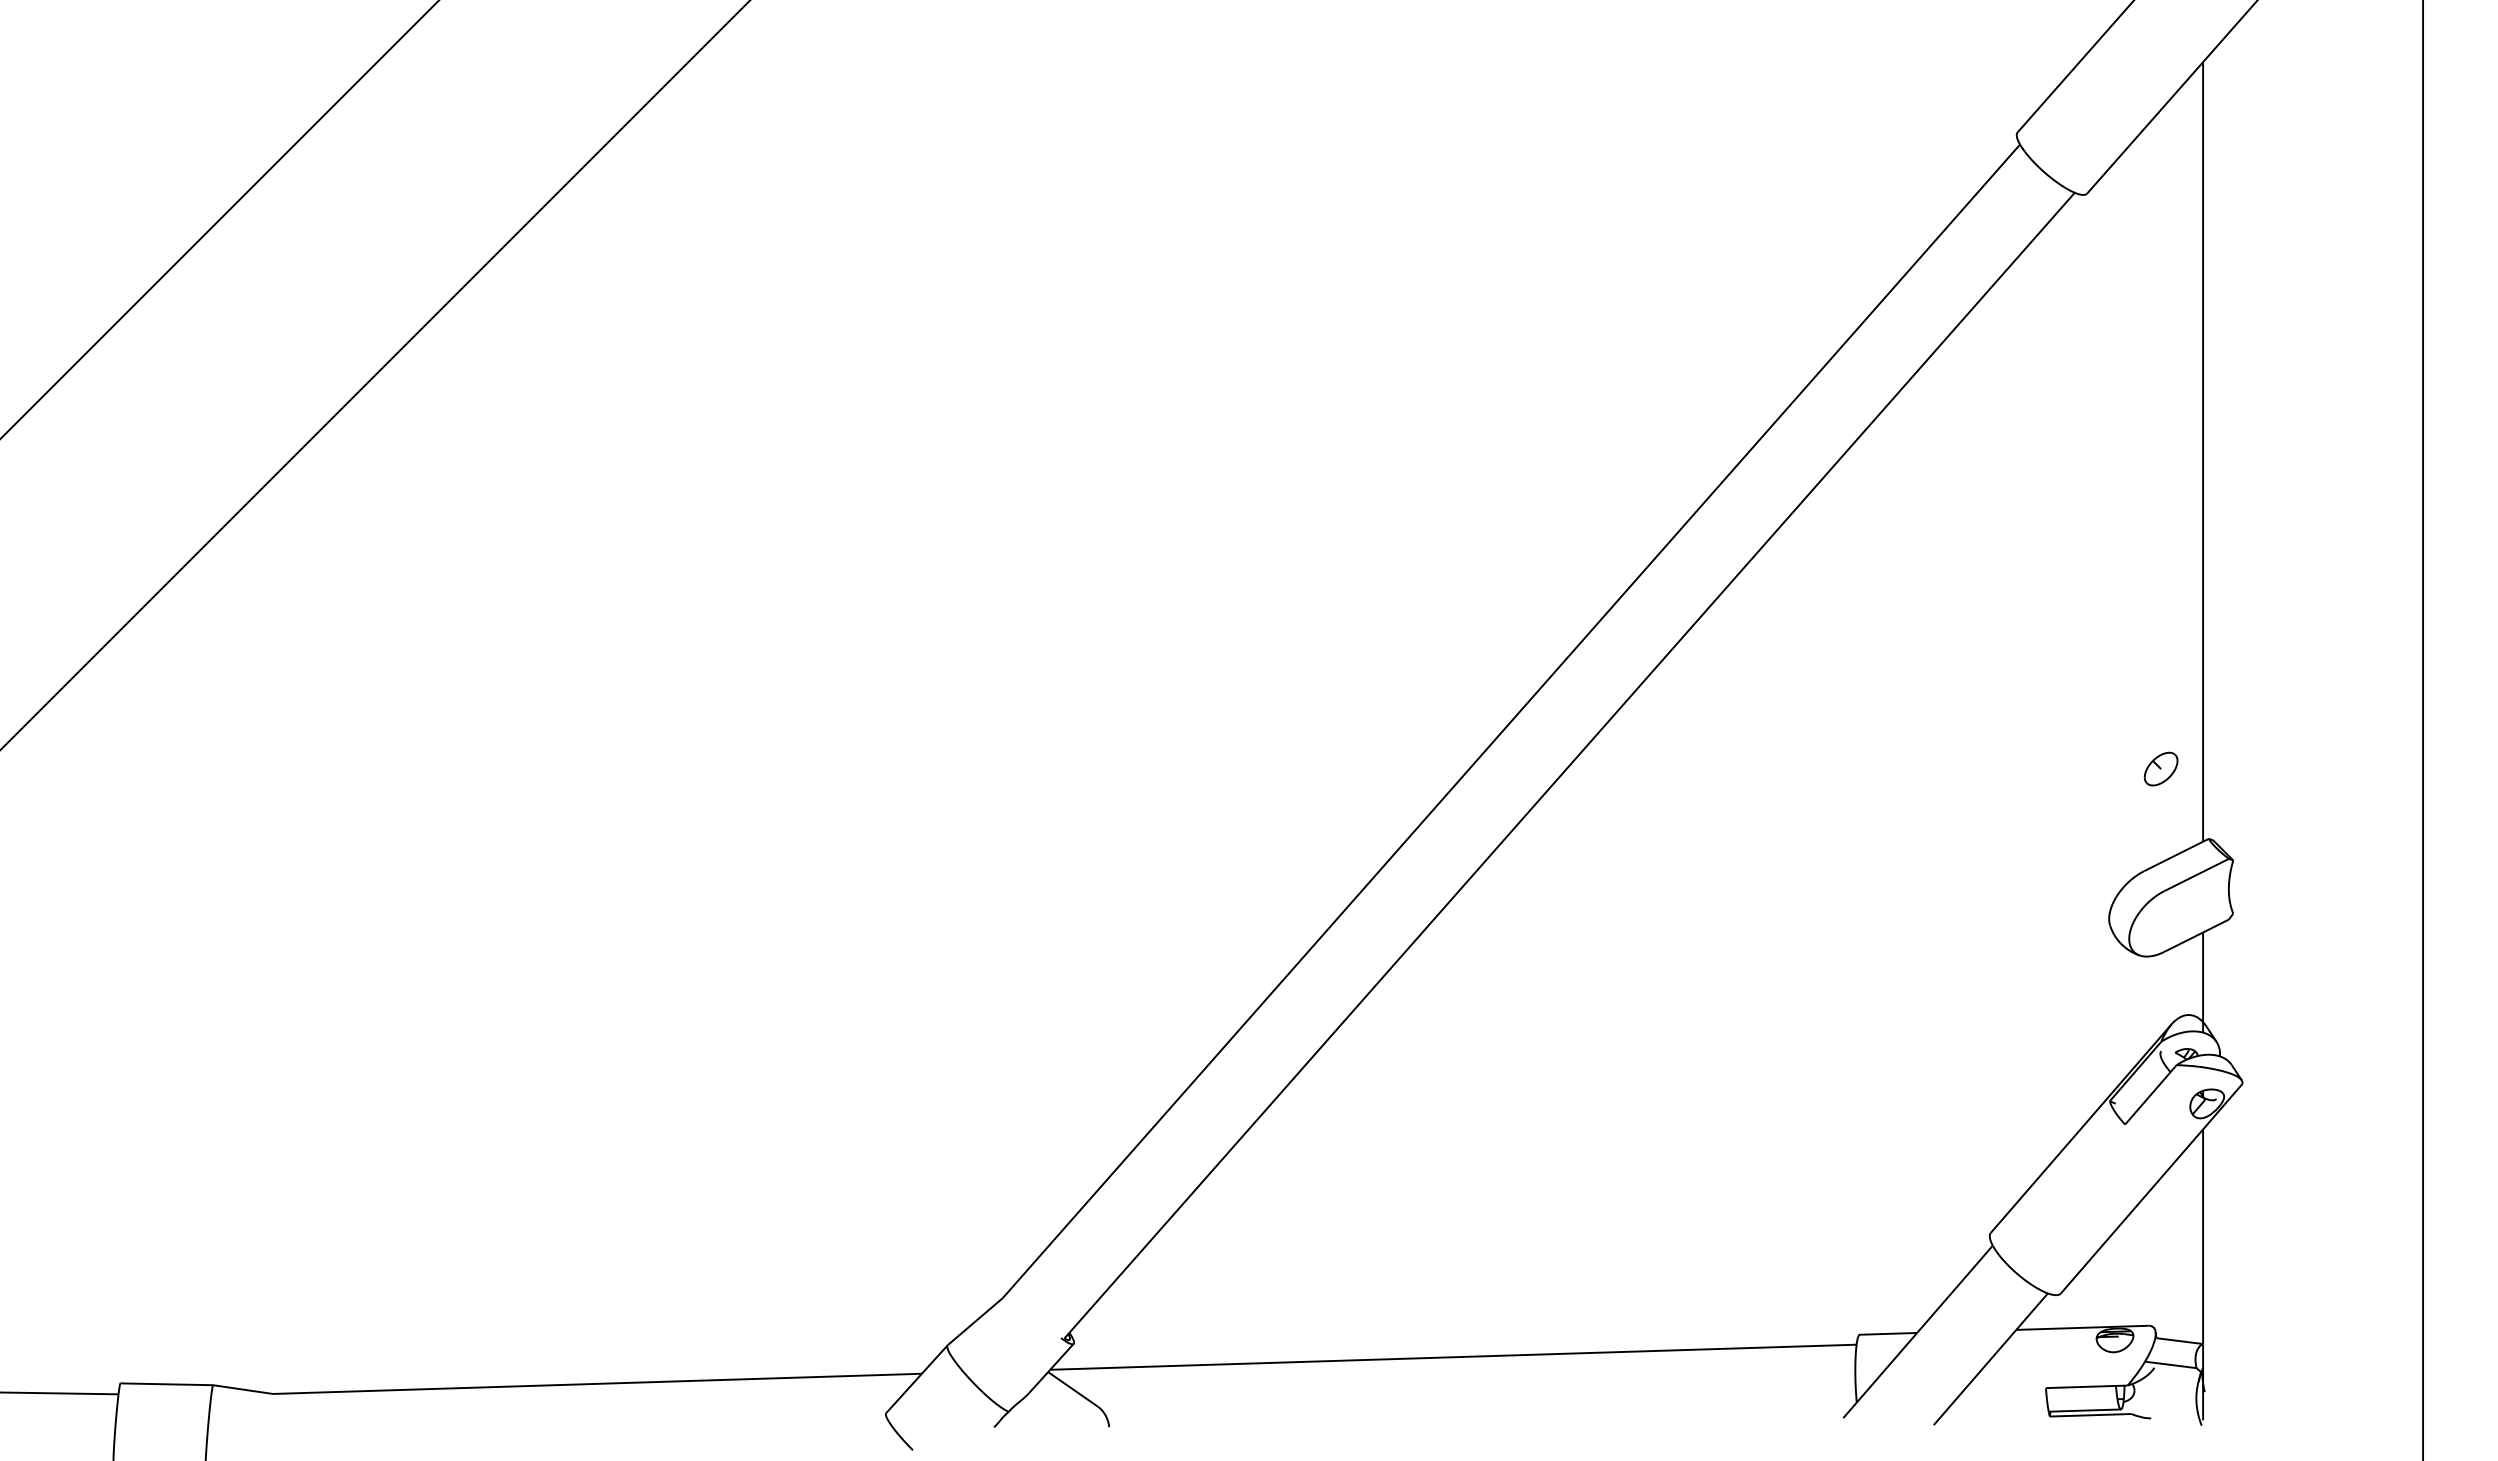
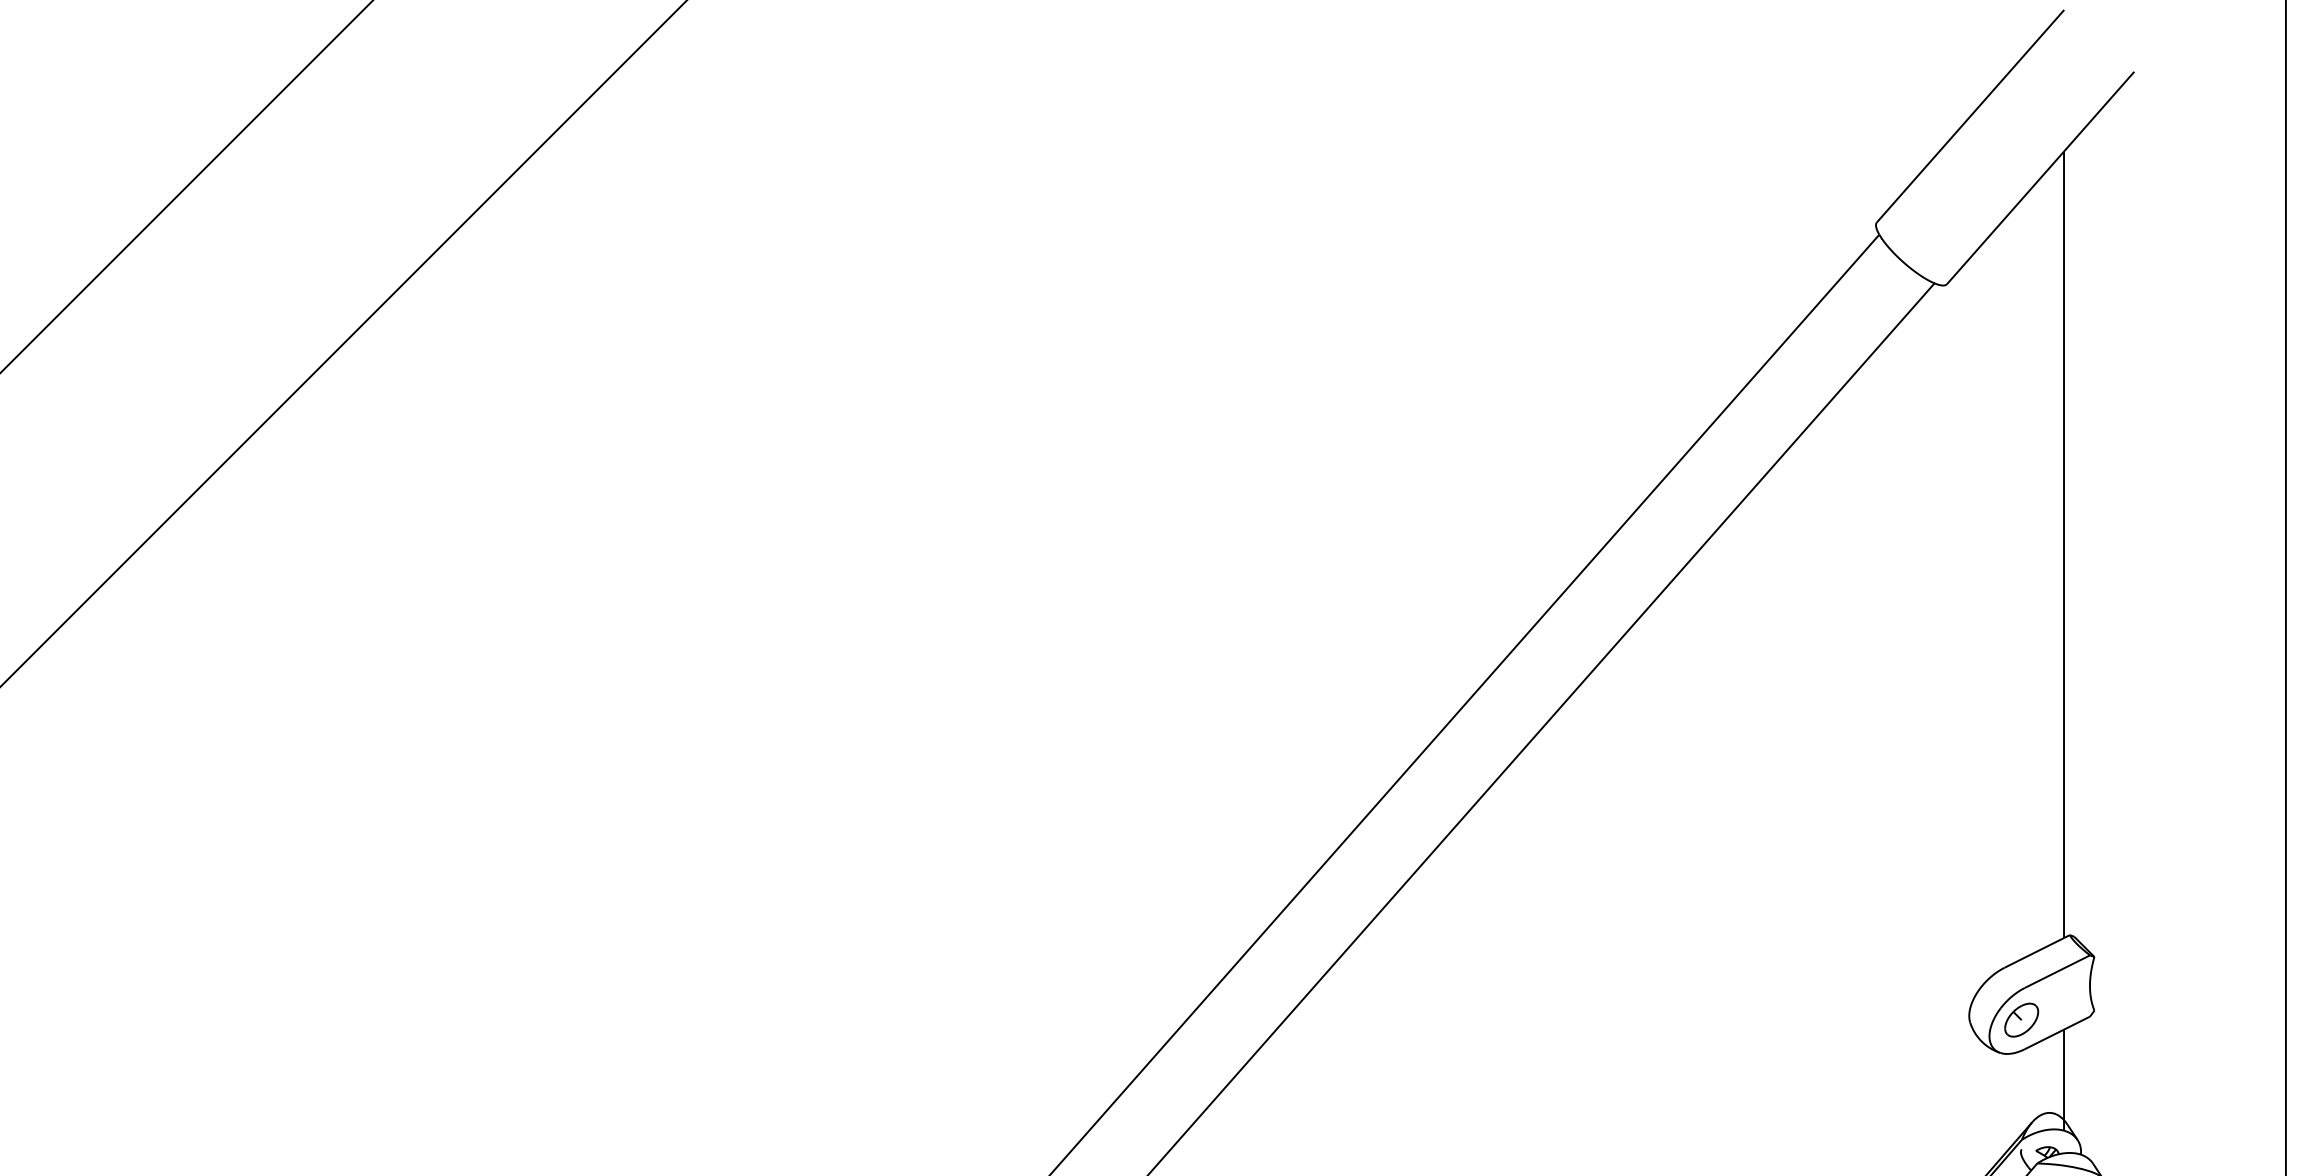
part: (2160, 768) -> (2021, 1019), moved

